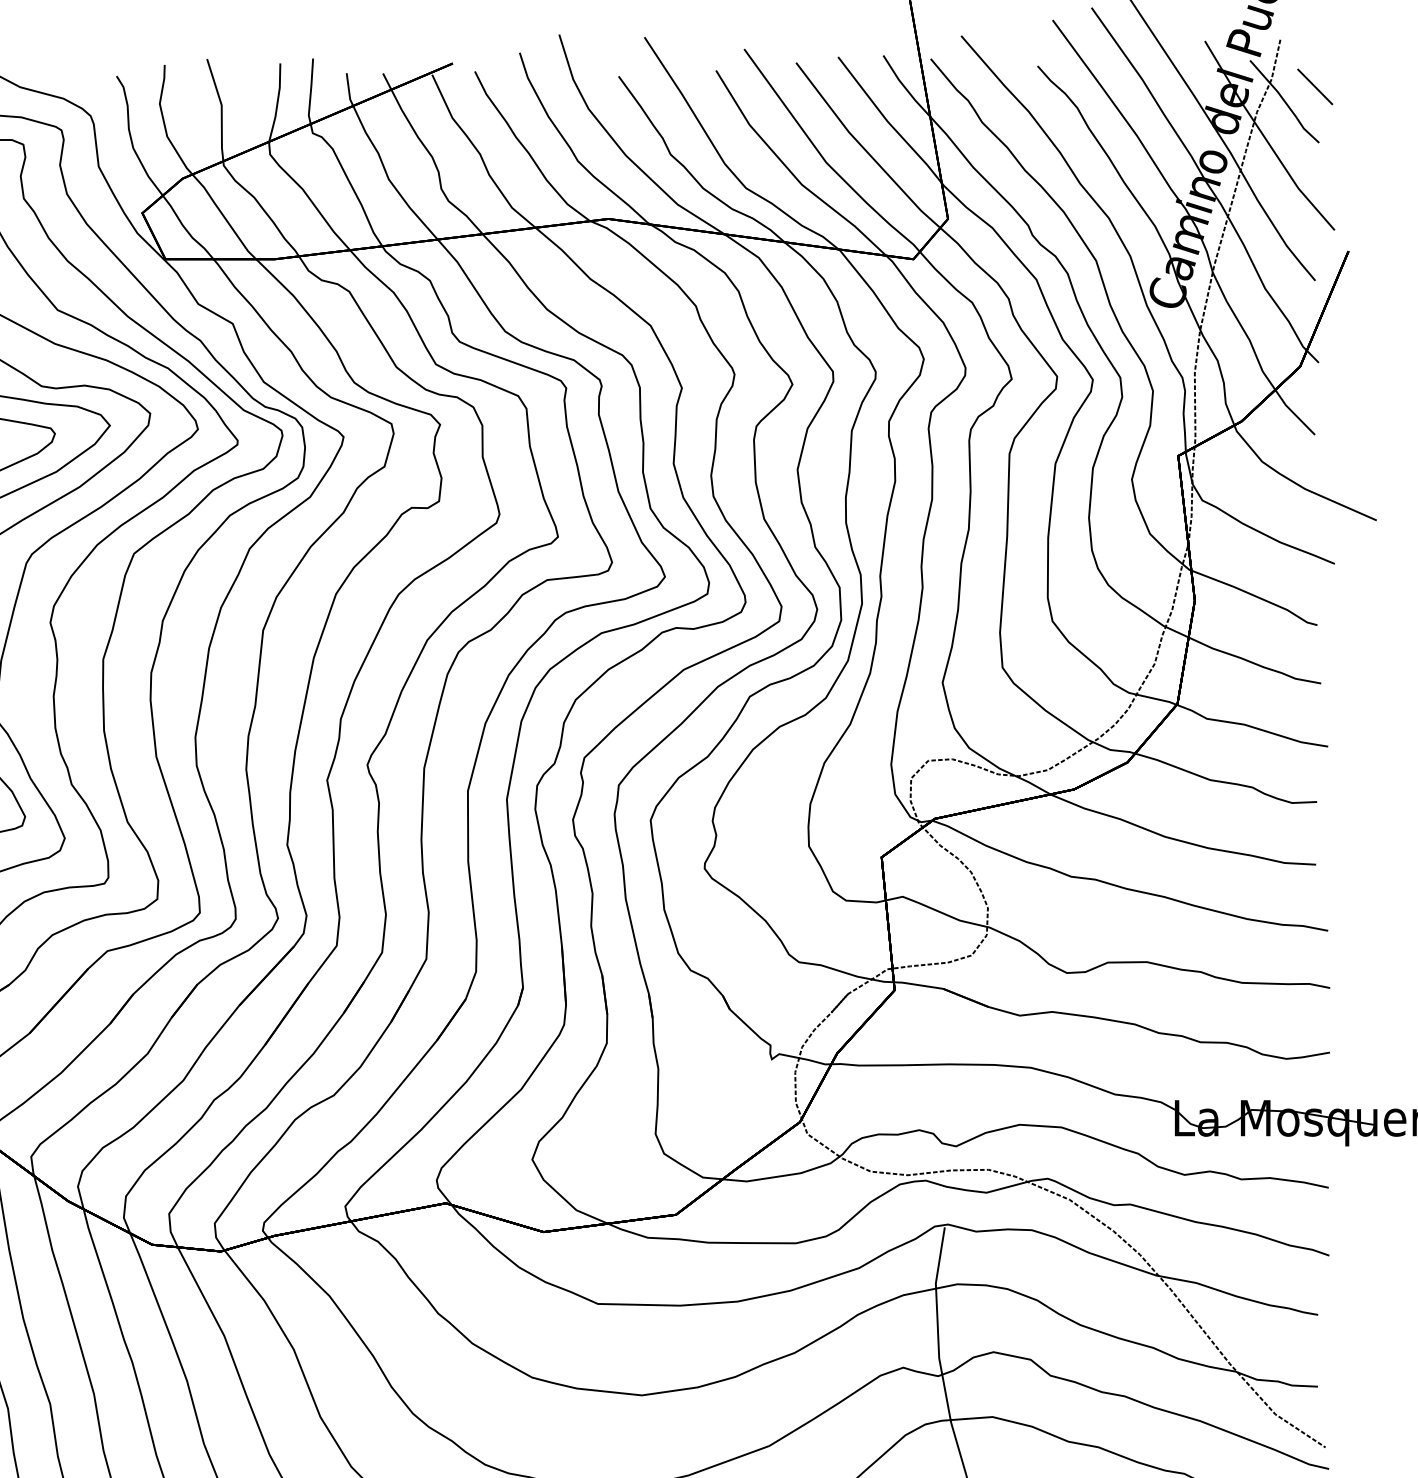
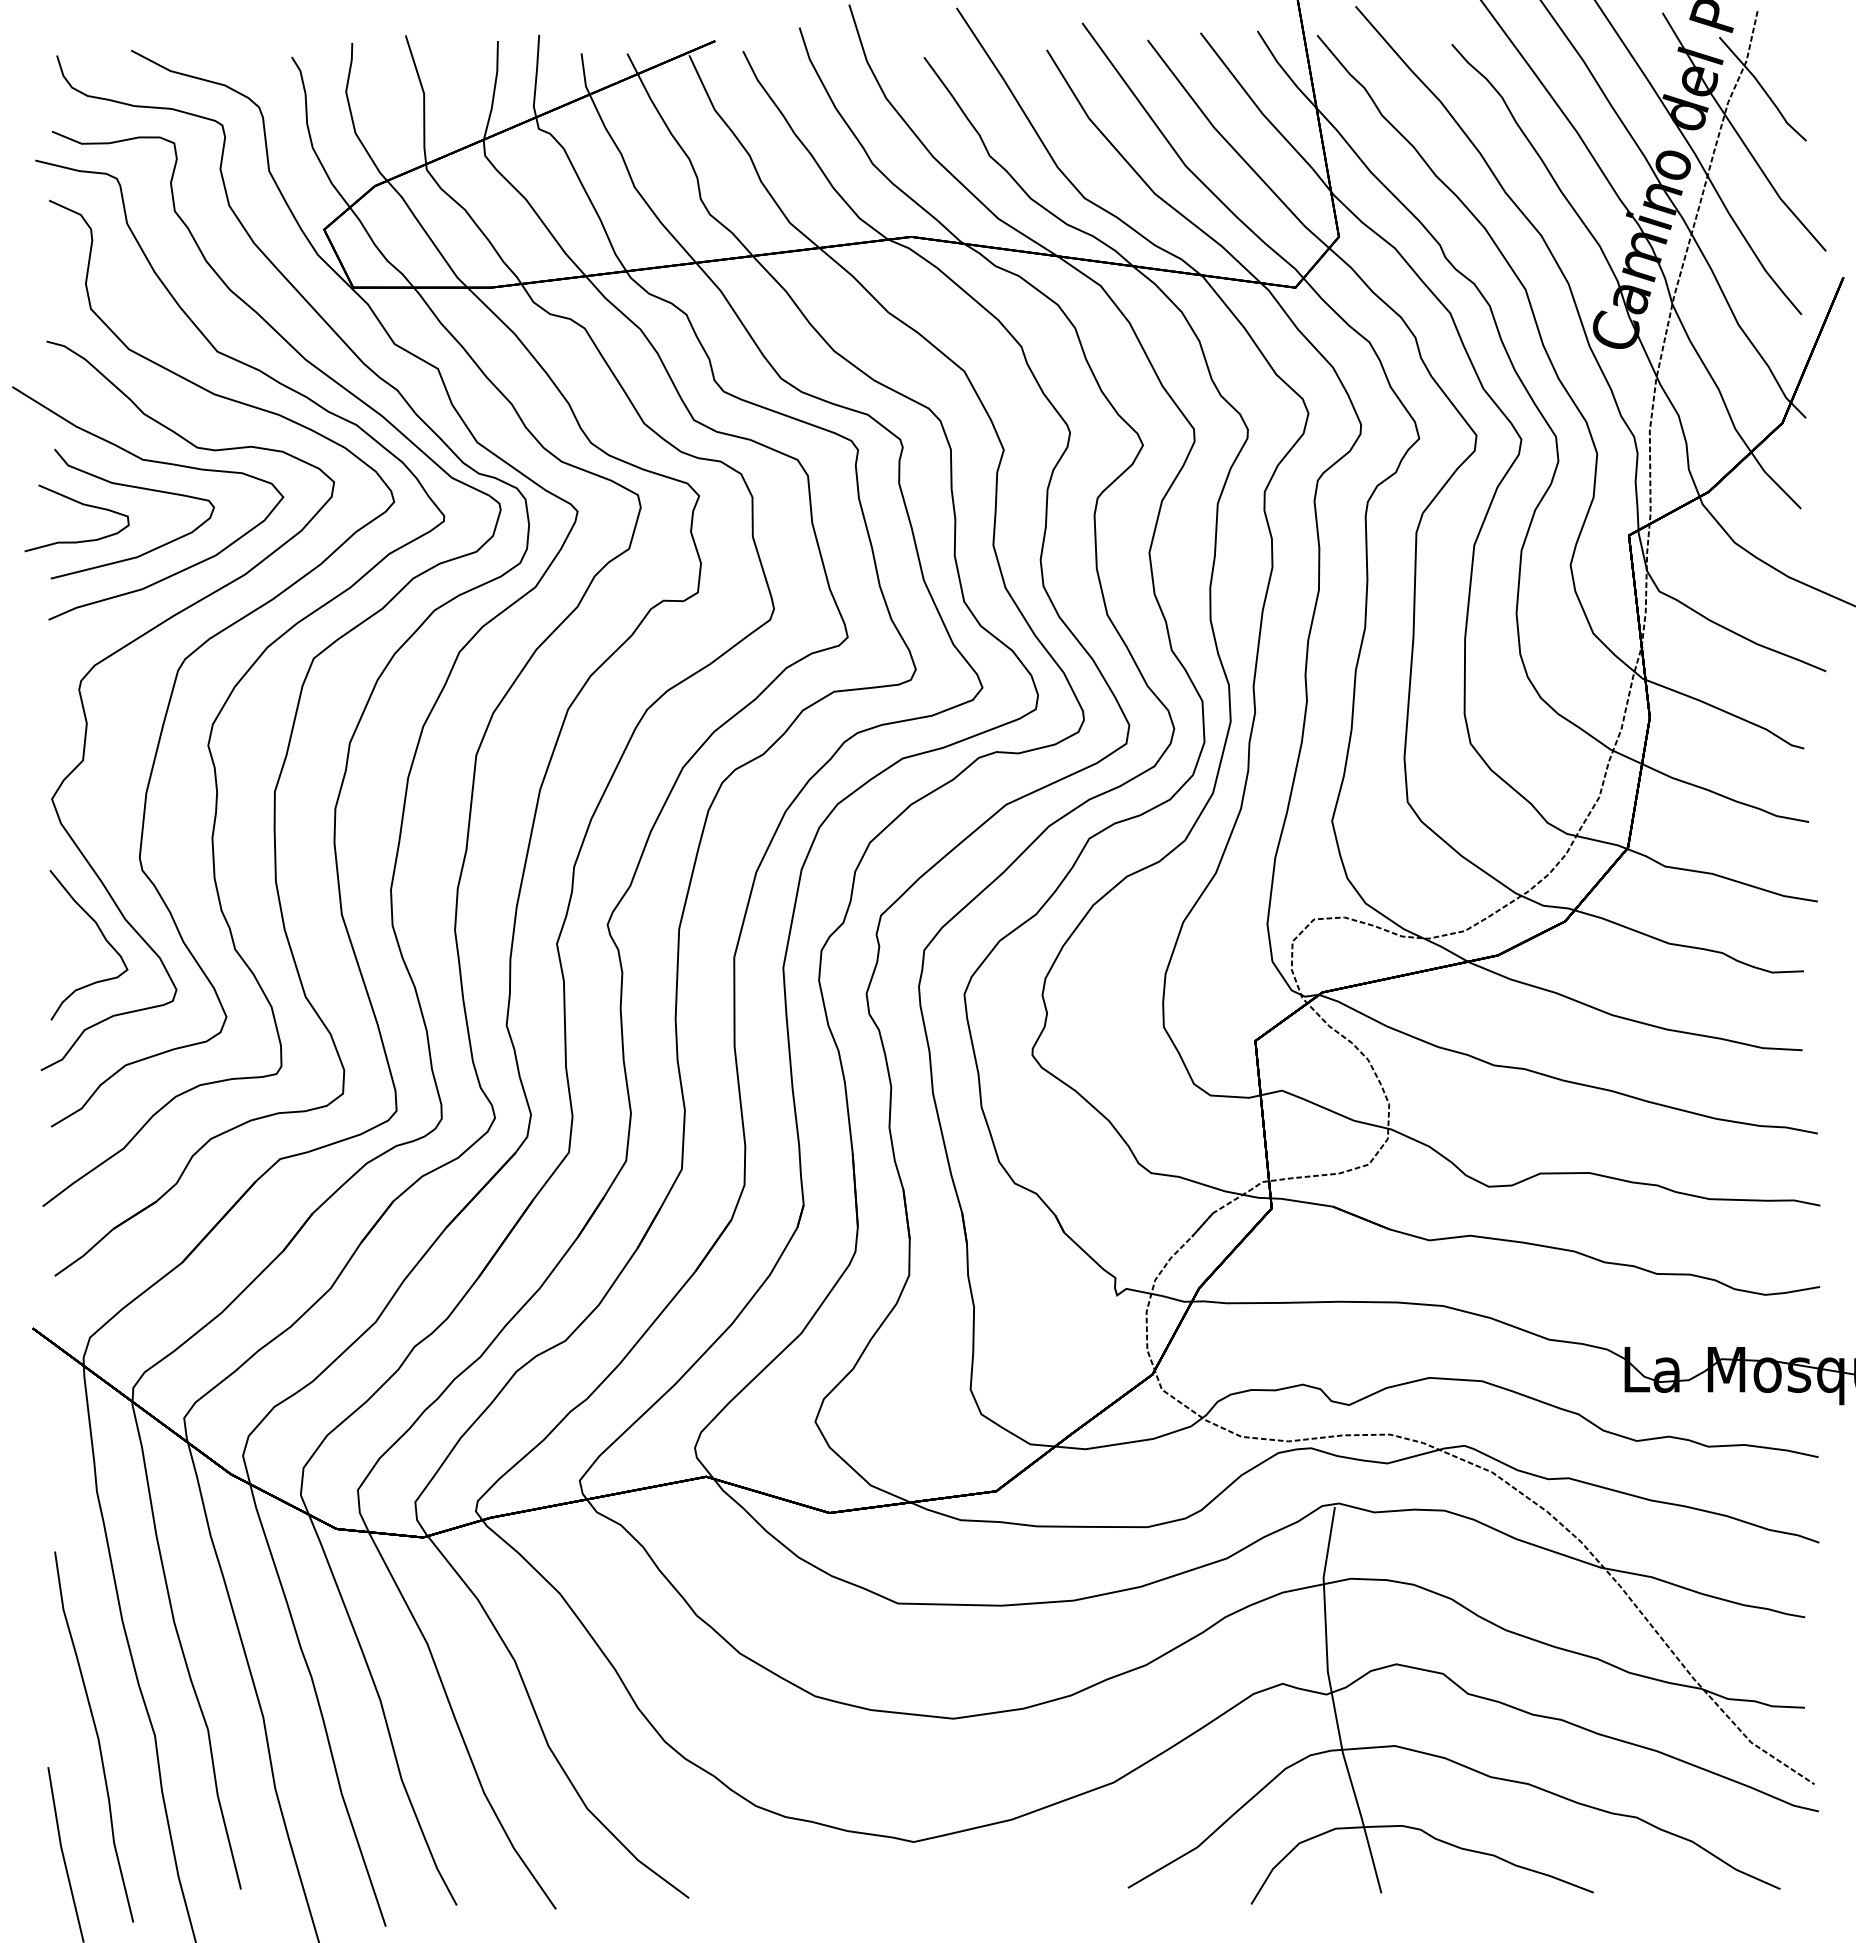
line: (1315, 86) -> (1801, 70), removed

